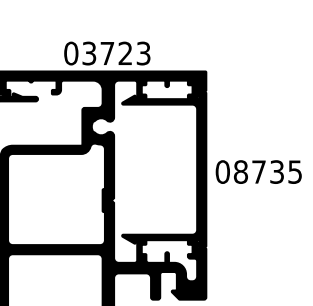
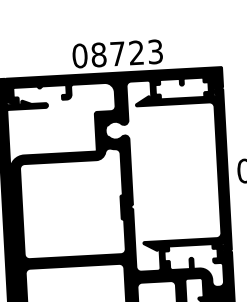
text: (89, 53) -> (99, 54), 03723 -> 08723

